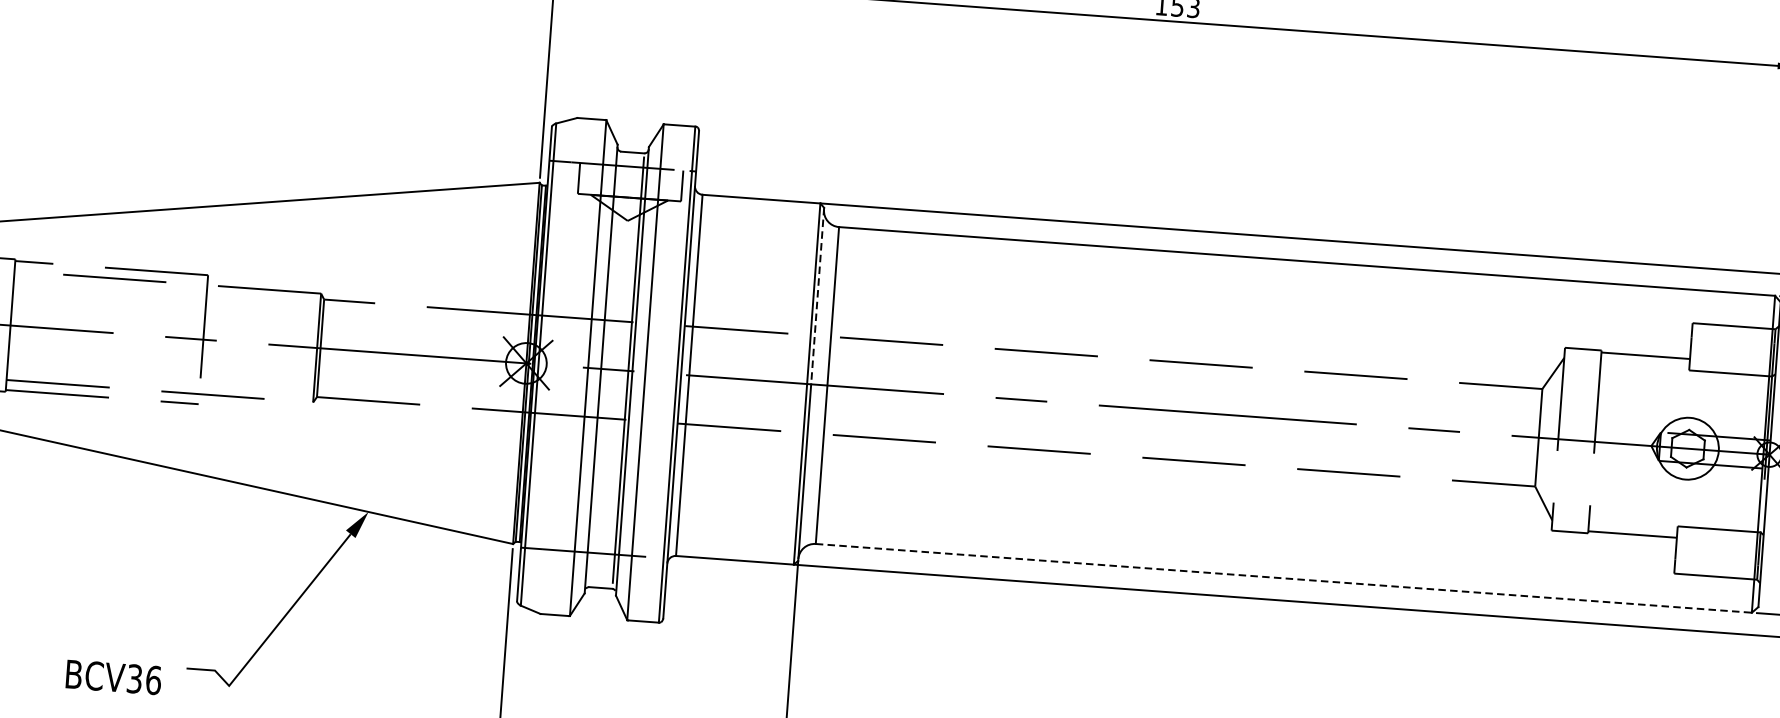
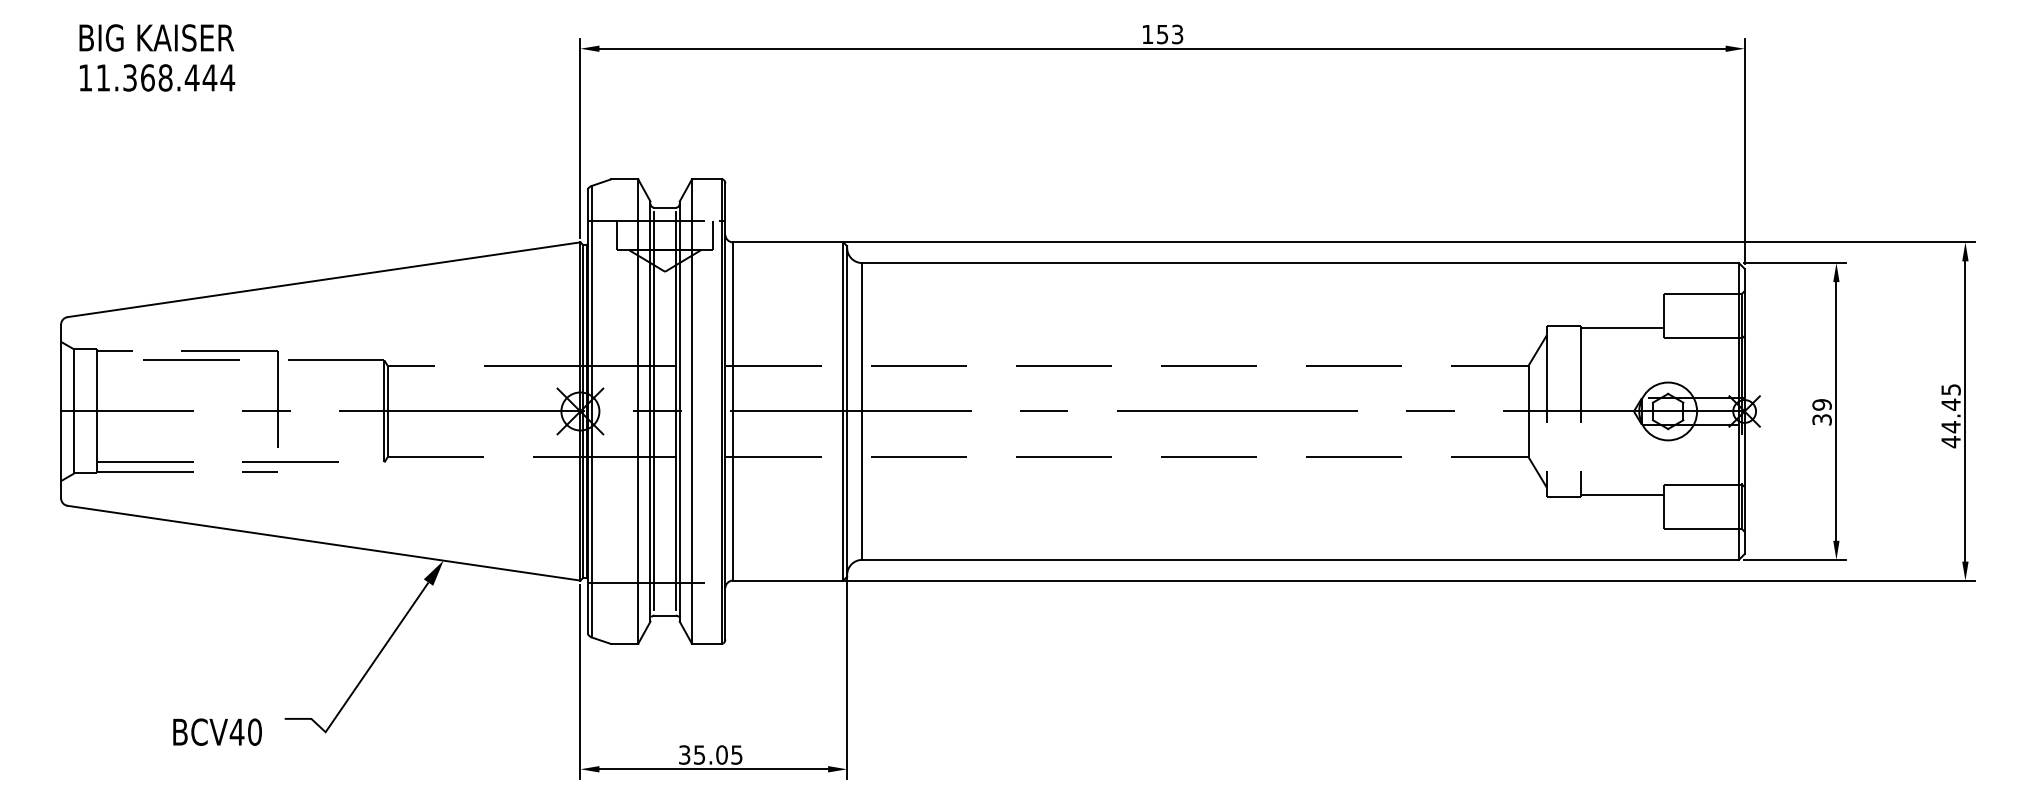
line: (818, 295) -> (847, 328), dashed -> solid
line: (605, 368) -> (654, 410), added
line: (1284, 578) -> (1301, 559), dashed -> solid
text: (143, 678) -> (245, 731), BCV36 -> BCV40

